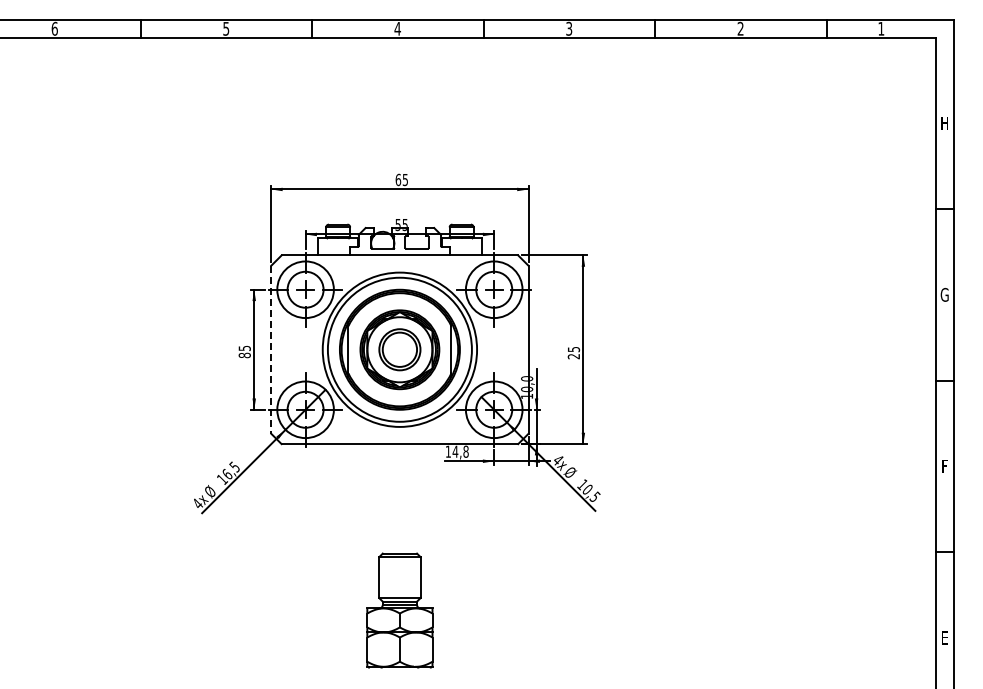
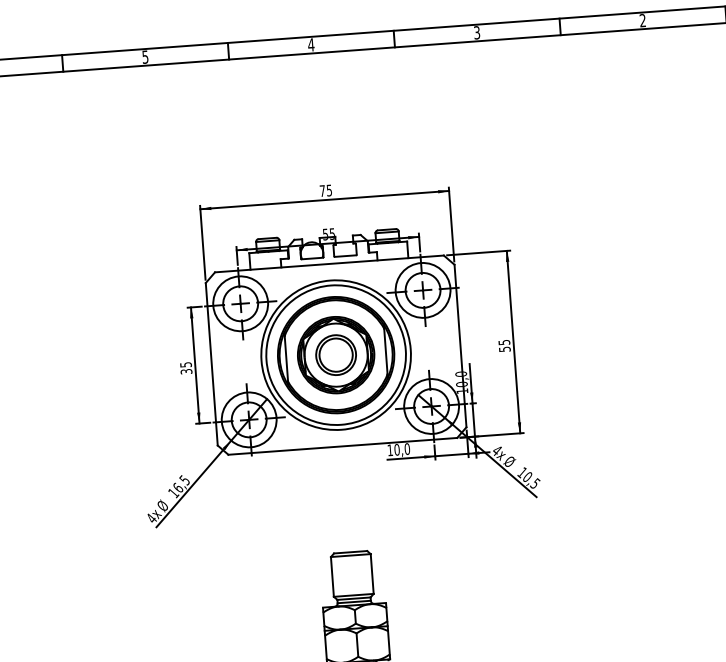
text: (398, 179) -> (322, 190), 65 -> 75
line: (271, 350) -> (212, 364), dashed -> solid
text: (244, 355) -> (186, 371), 85 -> 35
text: (573, 356) -> (504, 349), 25 -> 55
text: (460, 451) -> (401, 449), 14,8 -> 10,0

